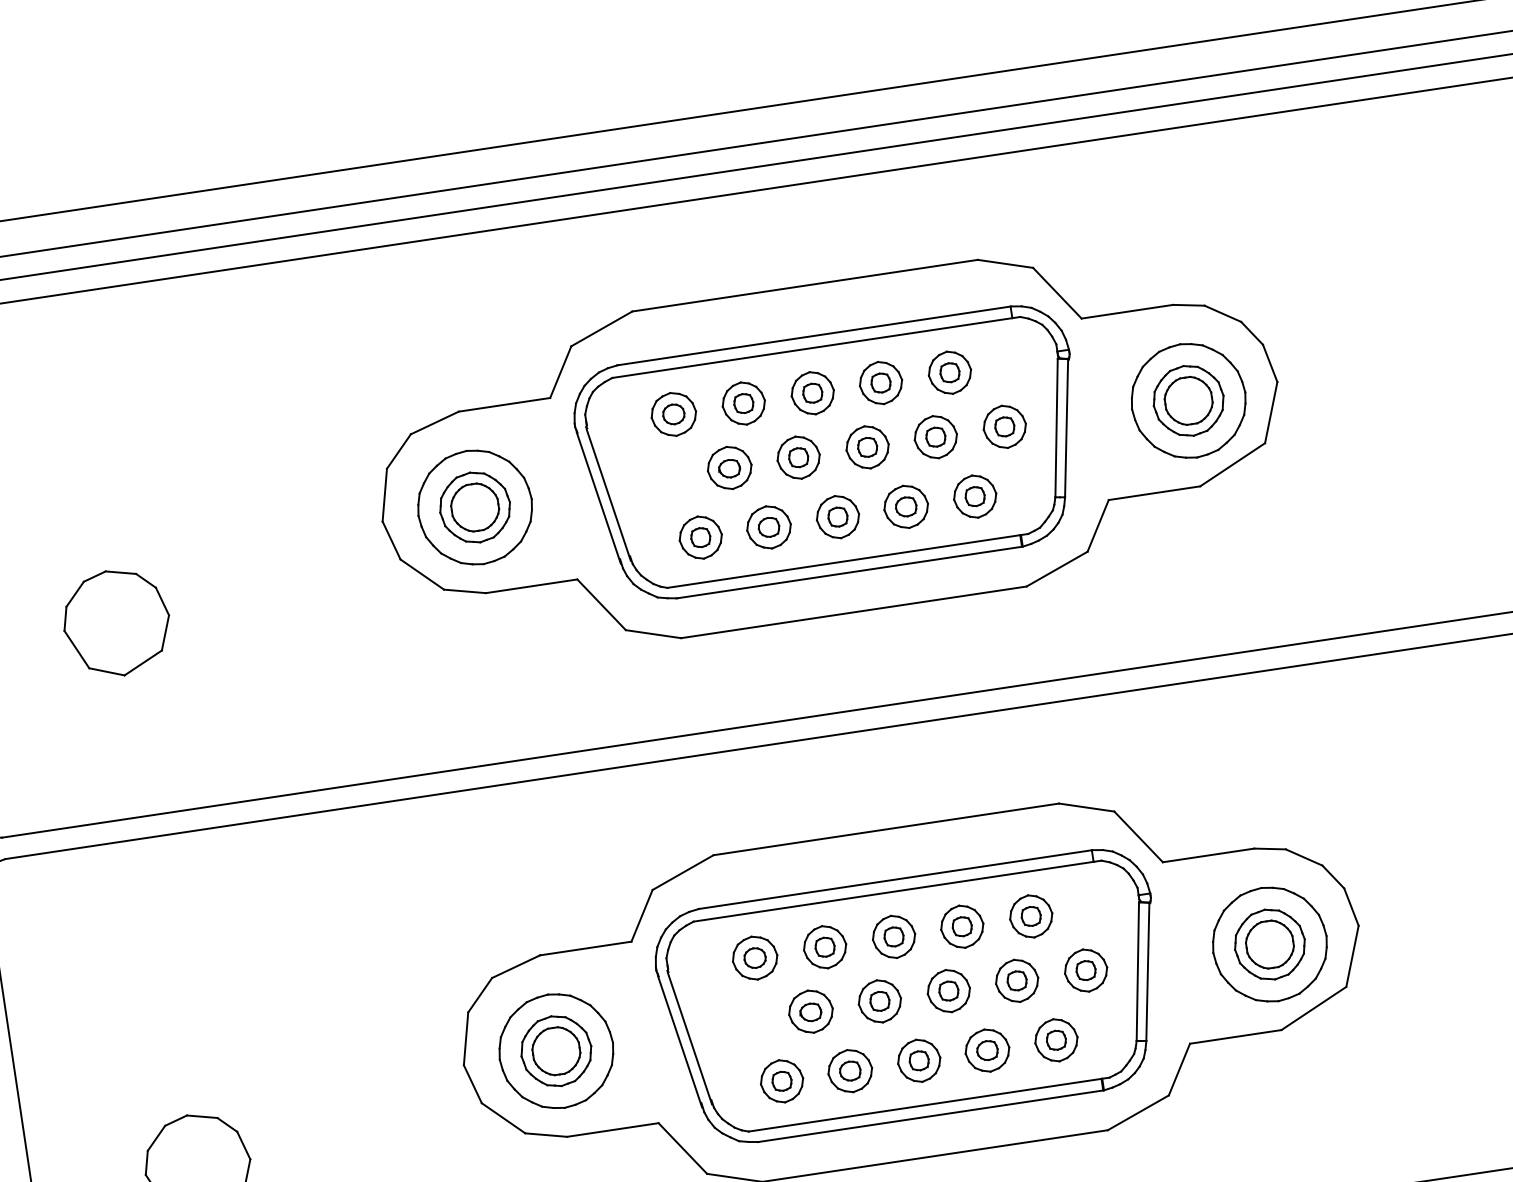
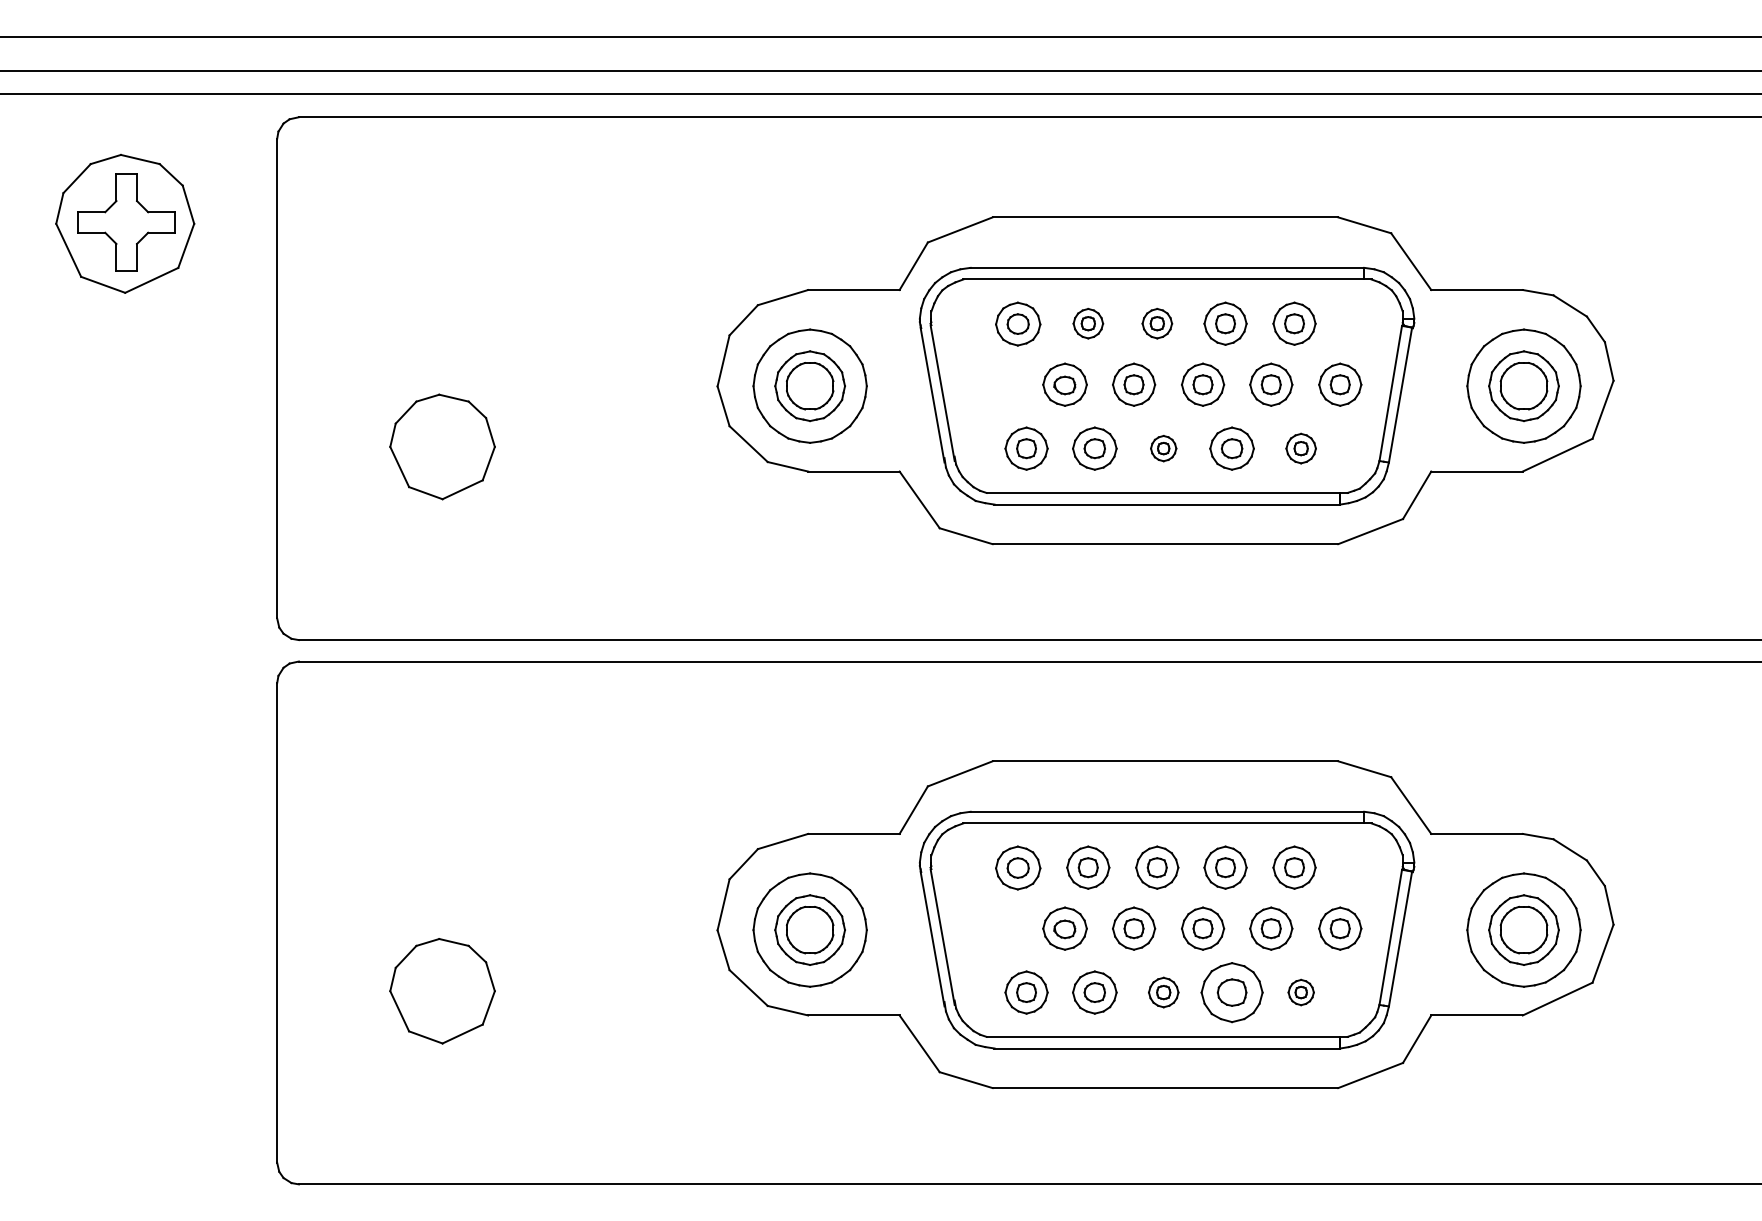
part: (812, 392) -> (1157, 323), size x0.7
part: (743, 403) -> (1088, 323), size x0.7
part: (975, 496) -> (1301, 448), size x0.7
part: (837, 517) -> (1163, 448), size x0.6
part: (1056, 1040) -> (1301, 992), size x0.6
part: (986, 1050) -> (1231, 992), size x1.4
part: (918, 1060) -> (1163, 992), size x0.7

